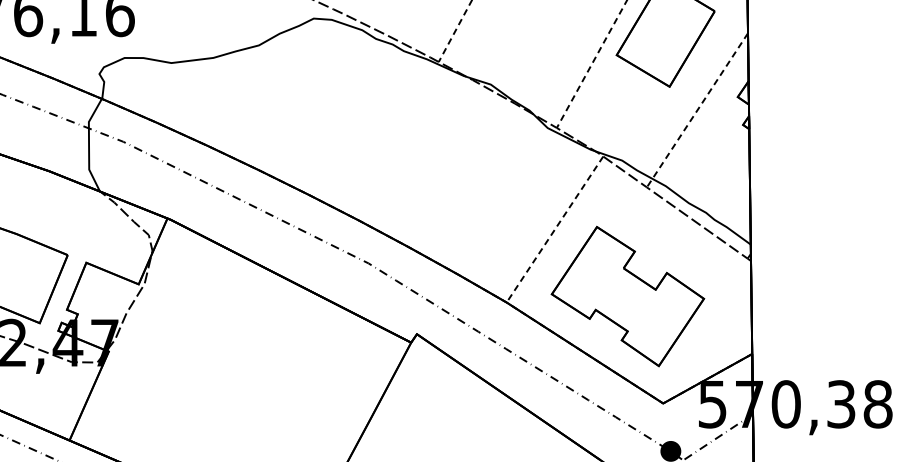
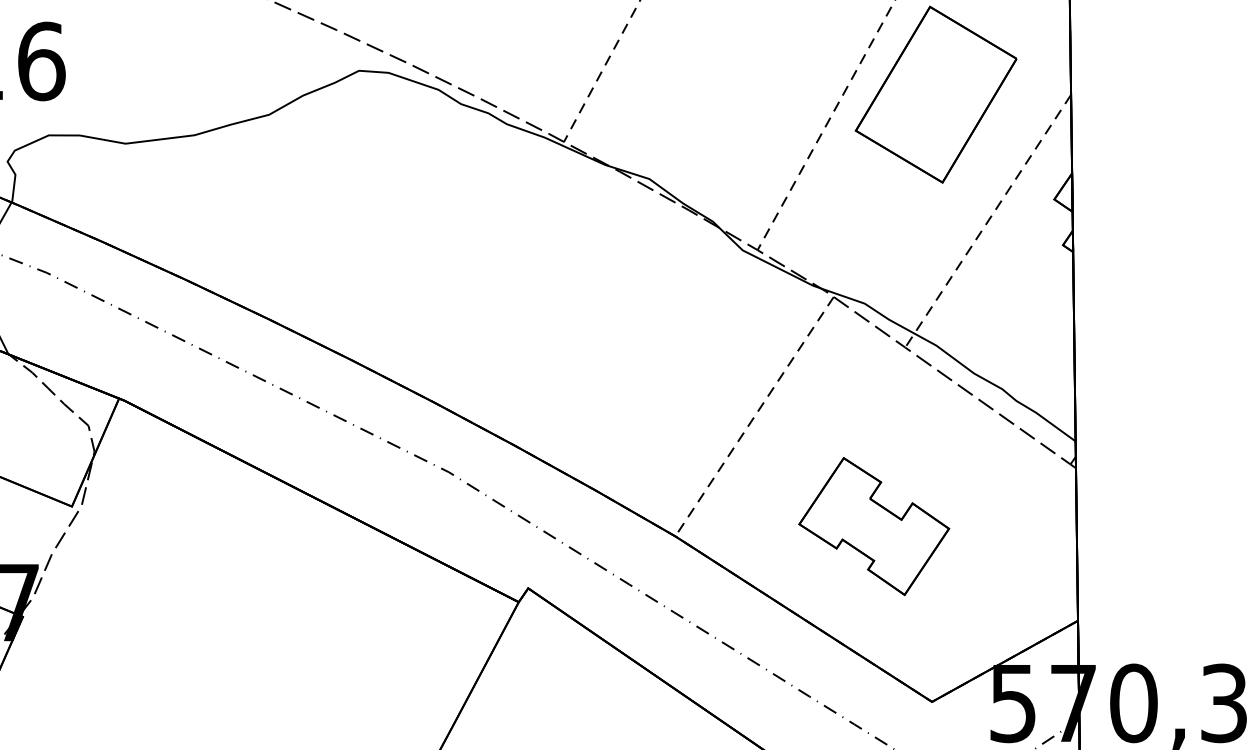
part: (627, 296) -> (873, 526), size x0.6

